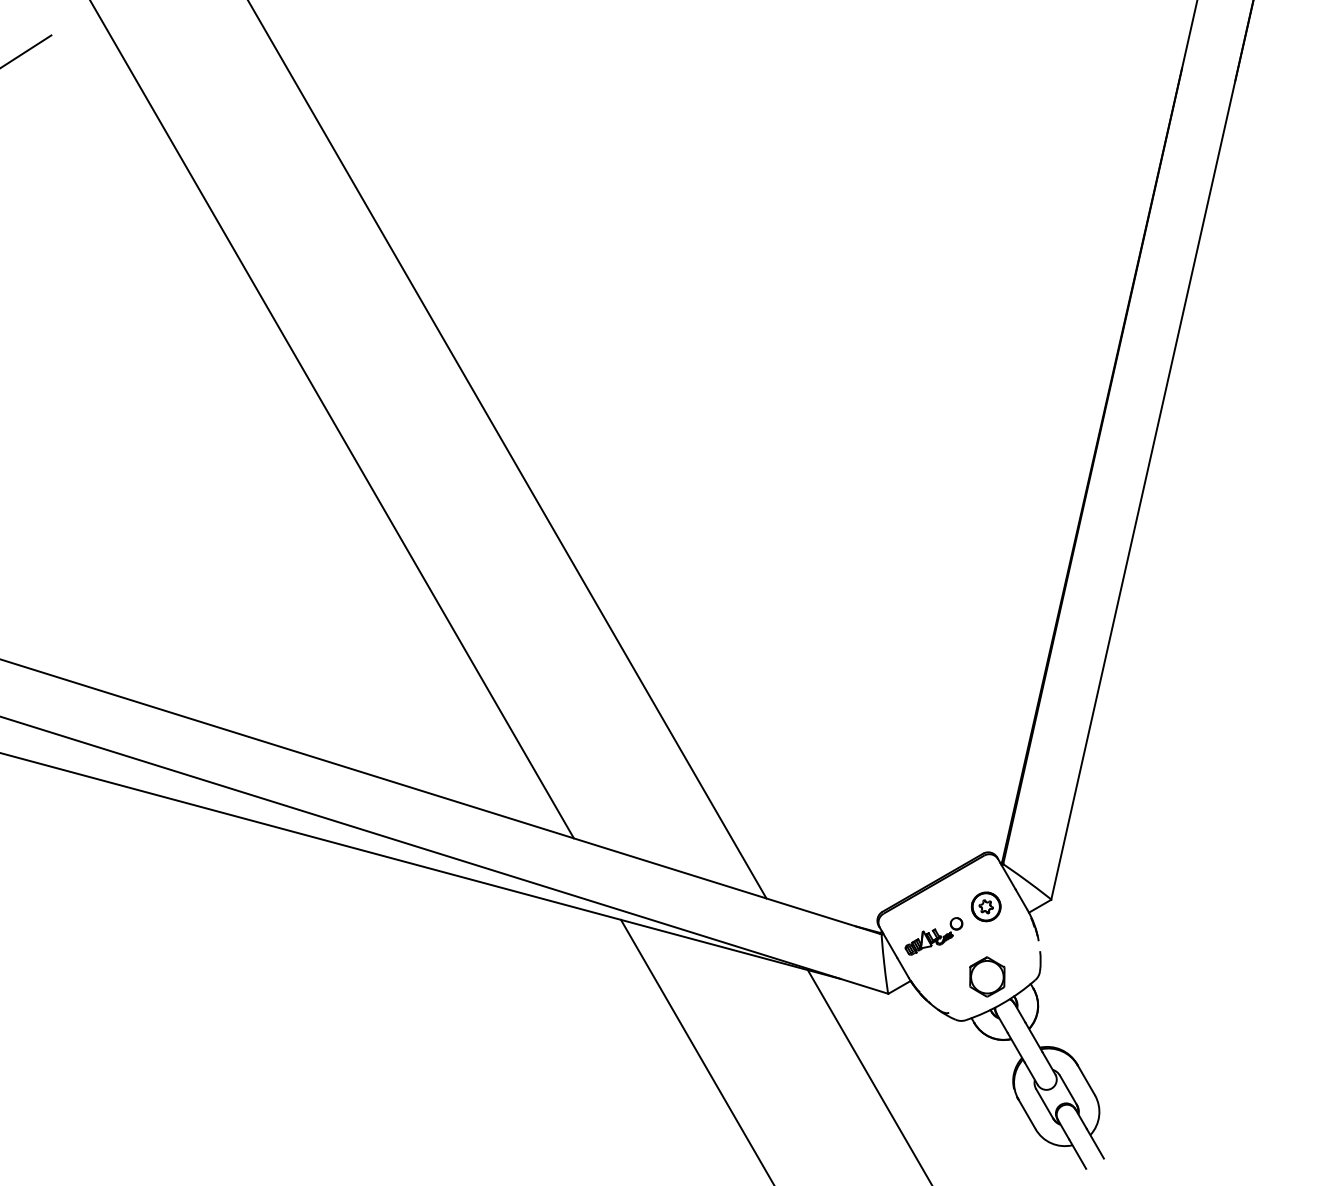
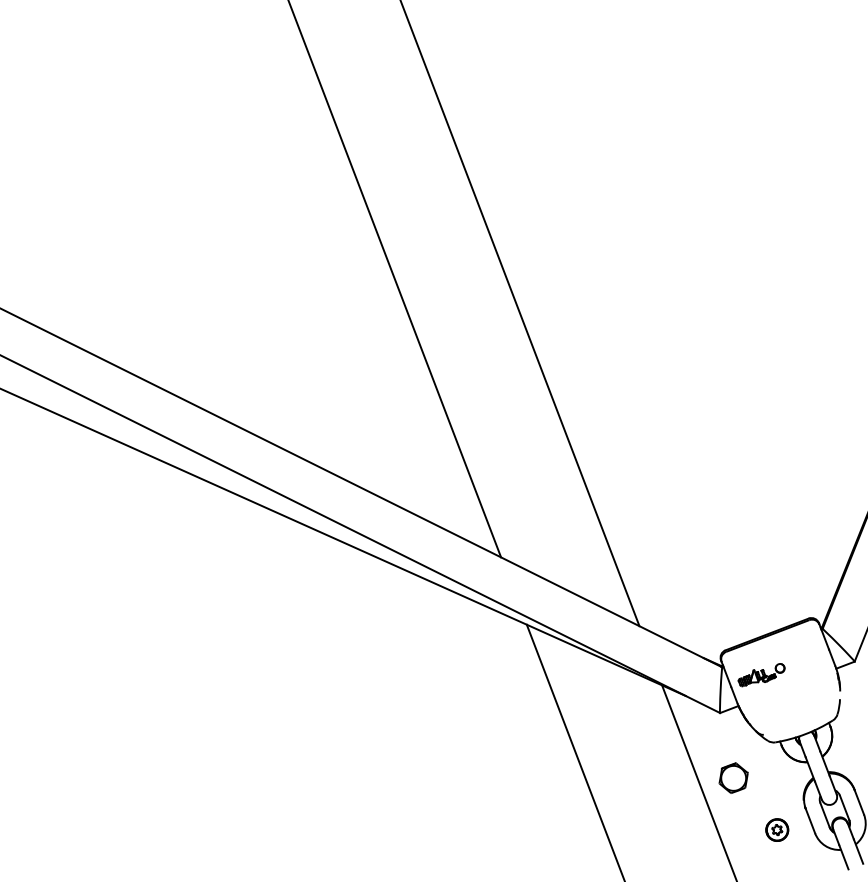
part: (985, 906) -> (776, 829), moved
part: (987, 976) -> (733, 777), moved

